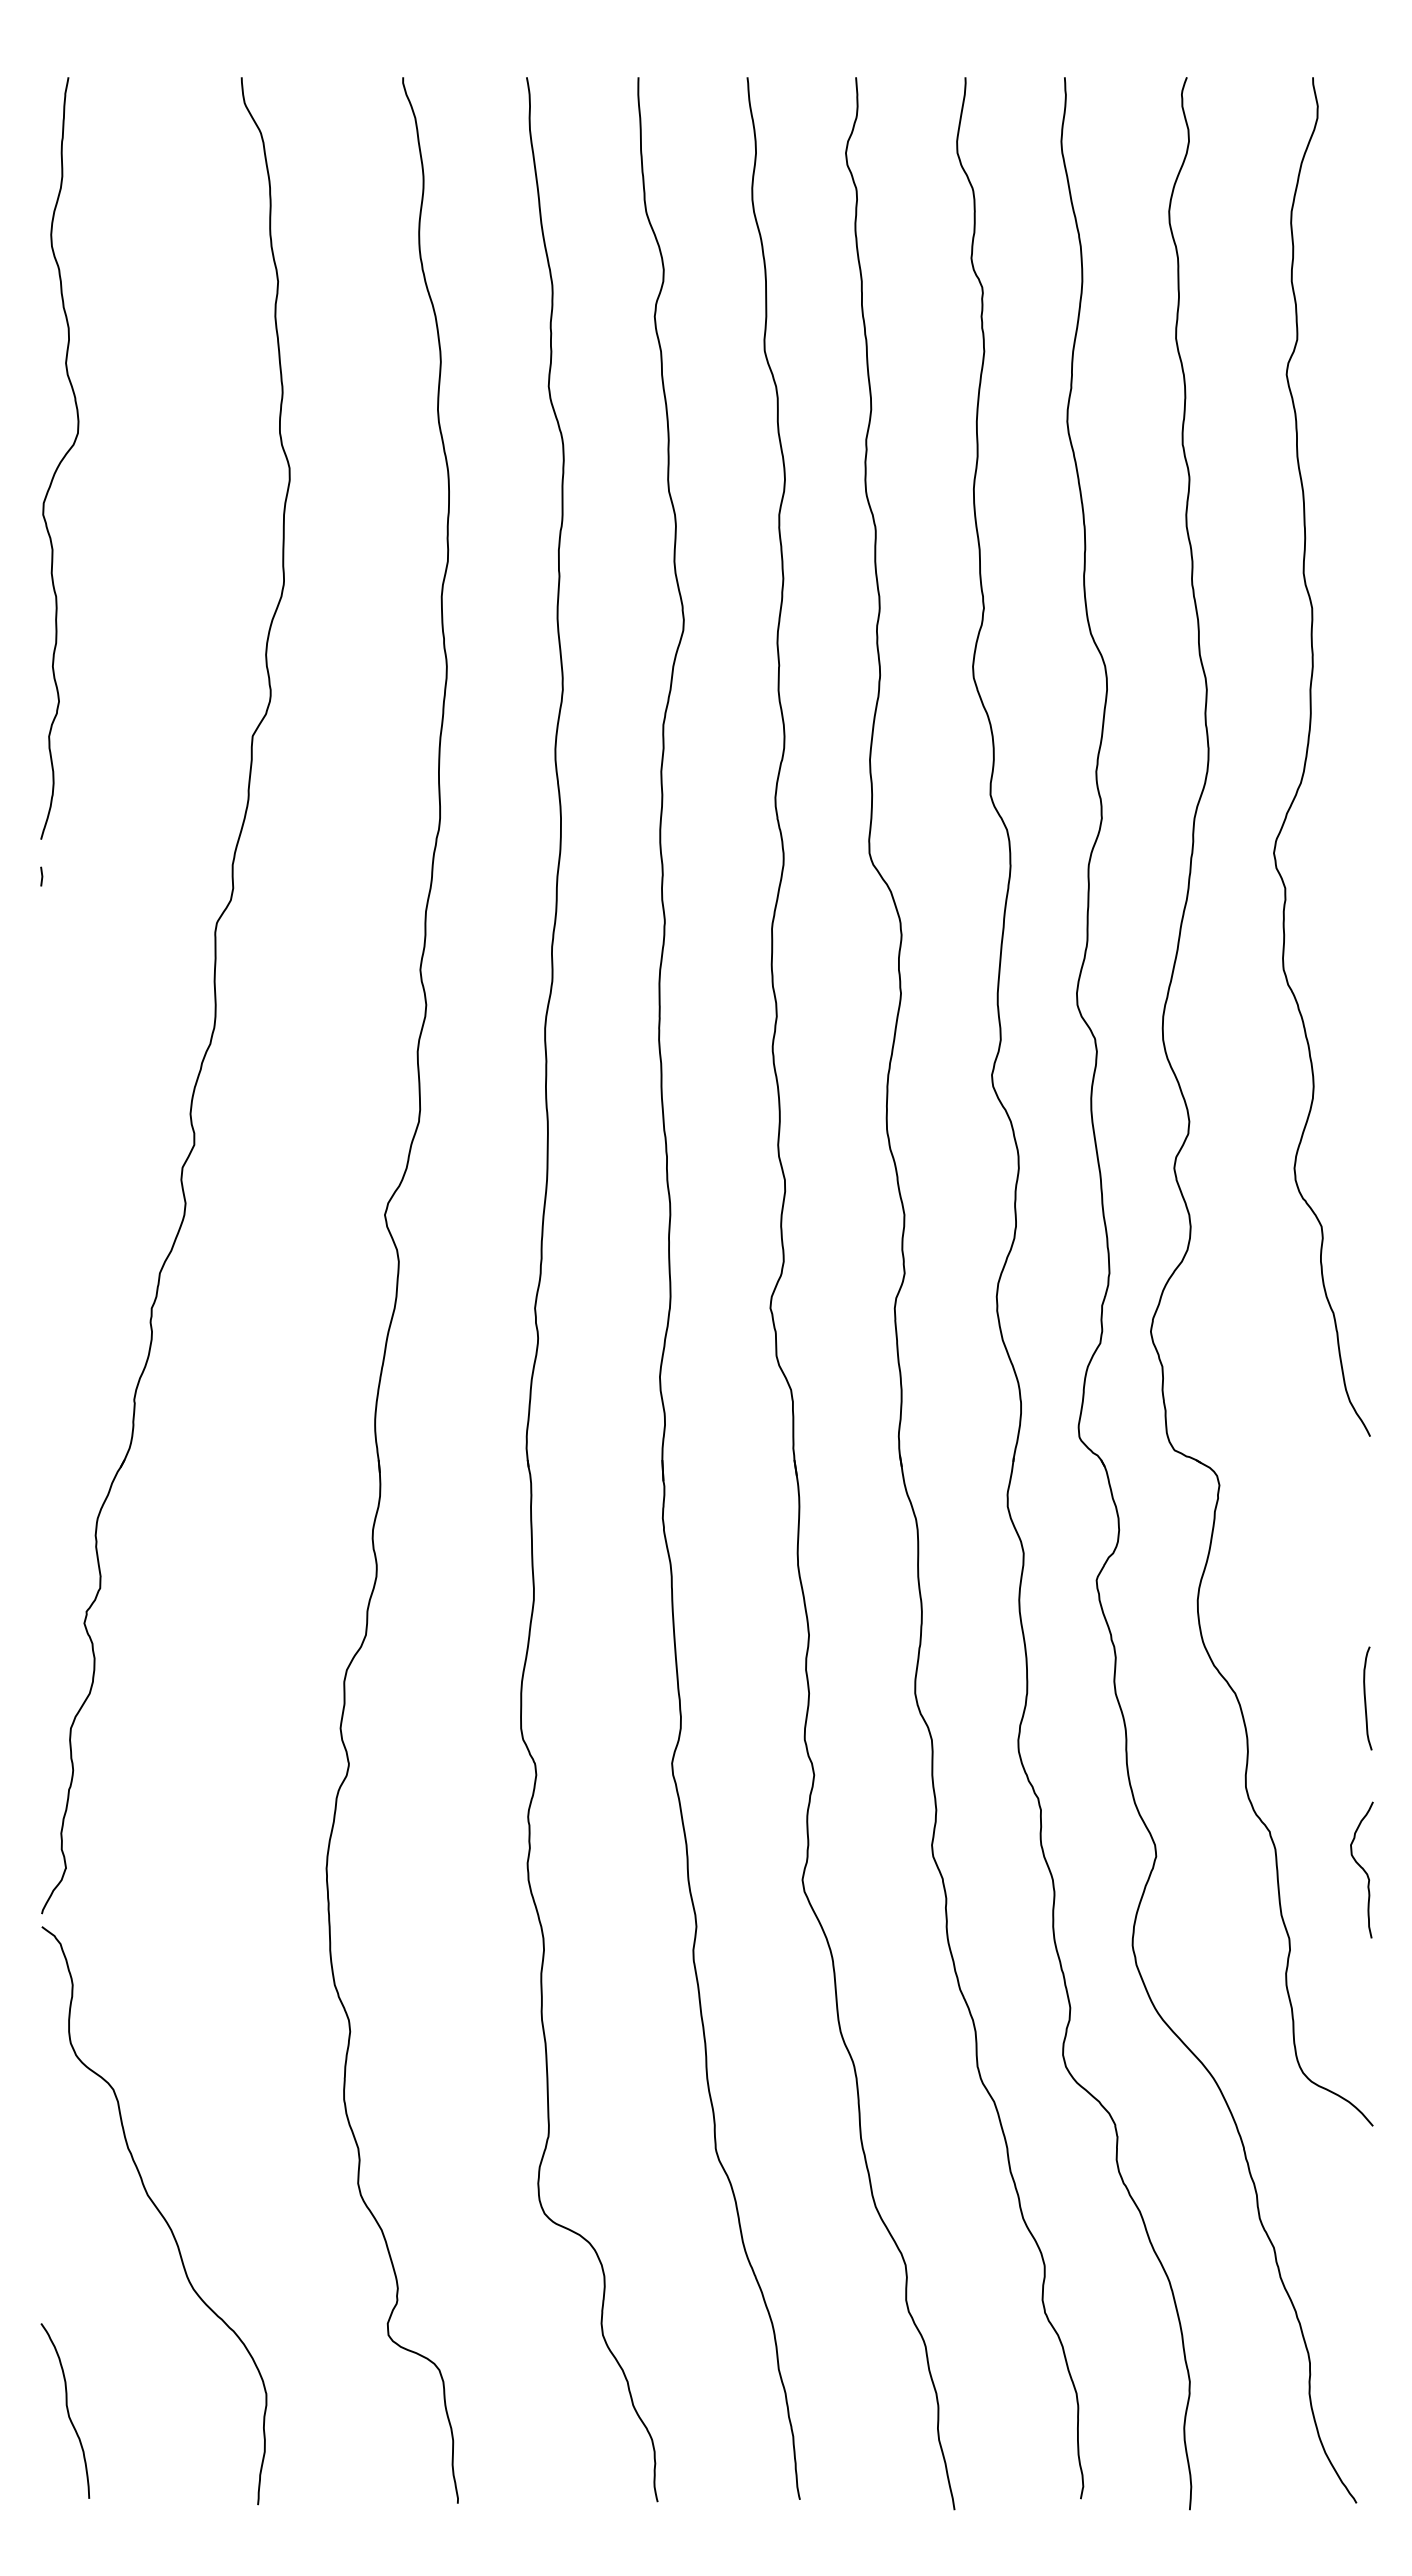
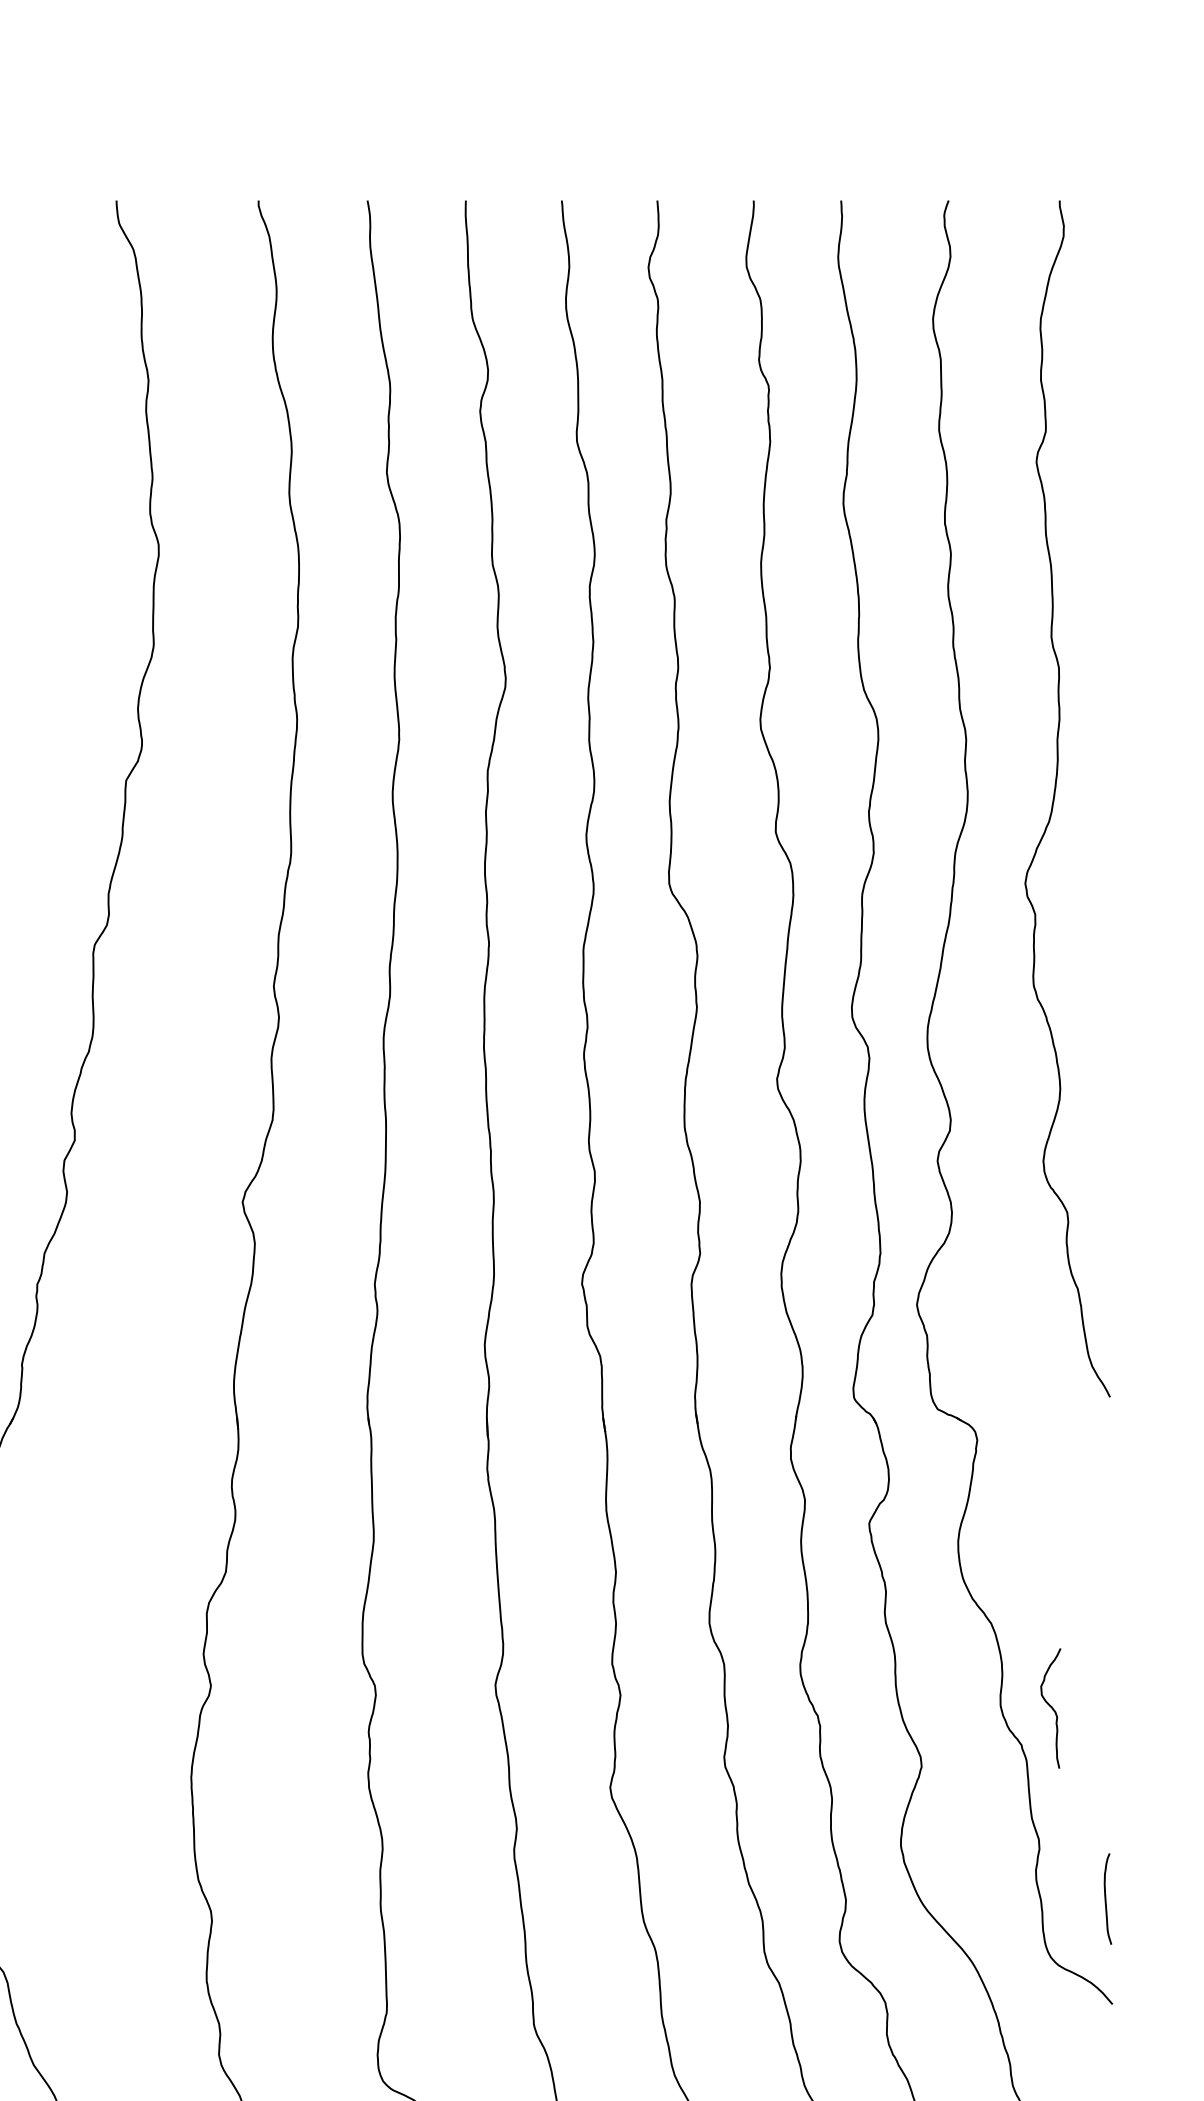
curve: (1365, 1698) -> (1105, 1899), moved
curve: (1361, 1868) -> (1050, 1707), moved

